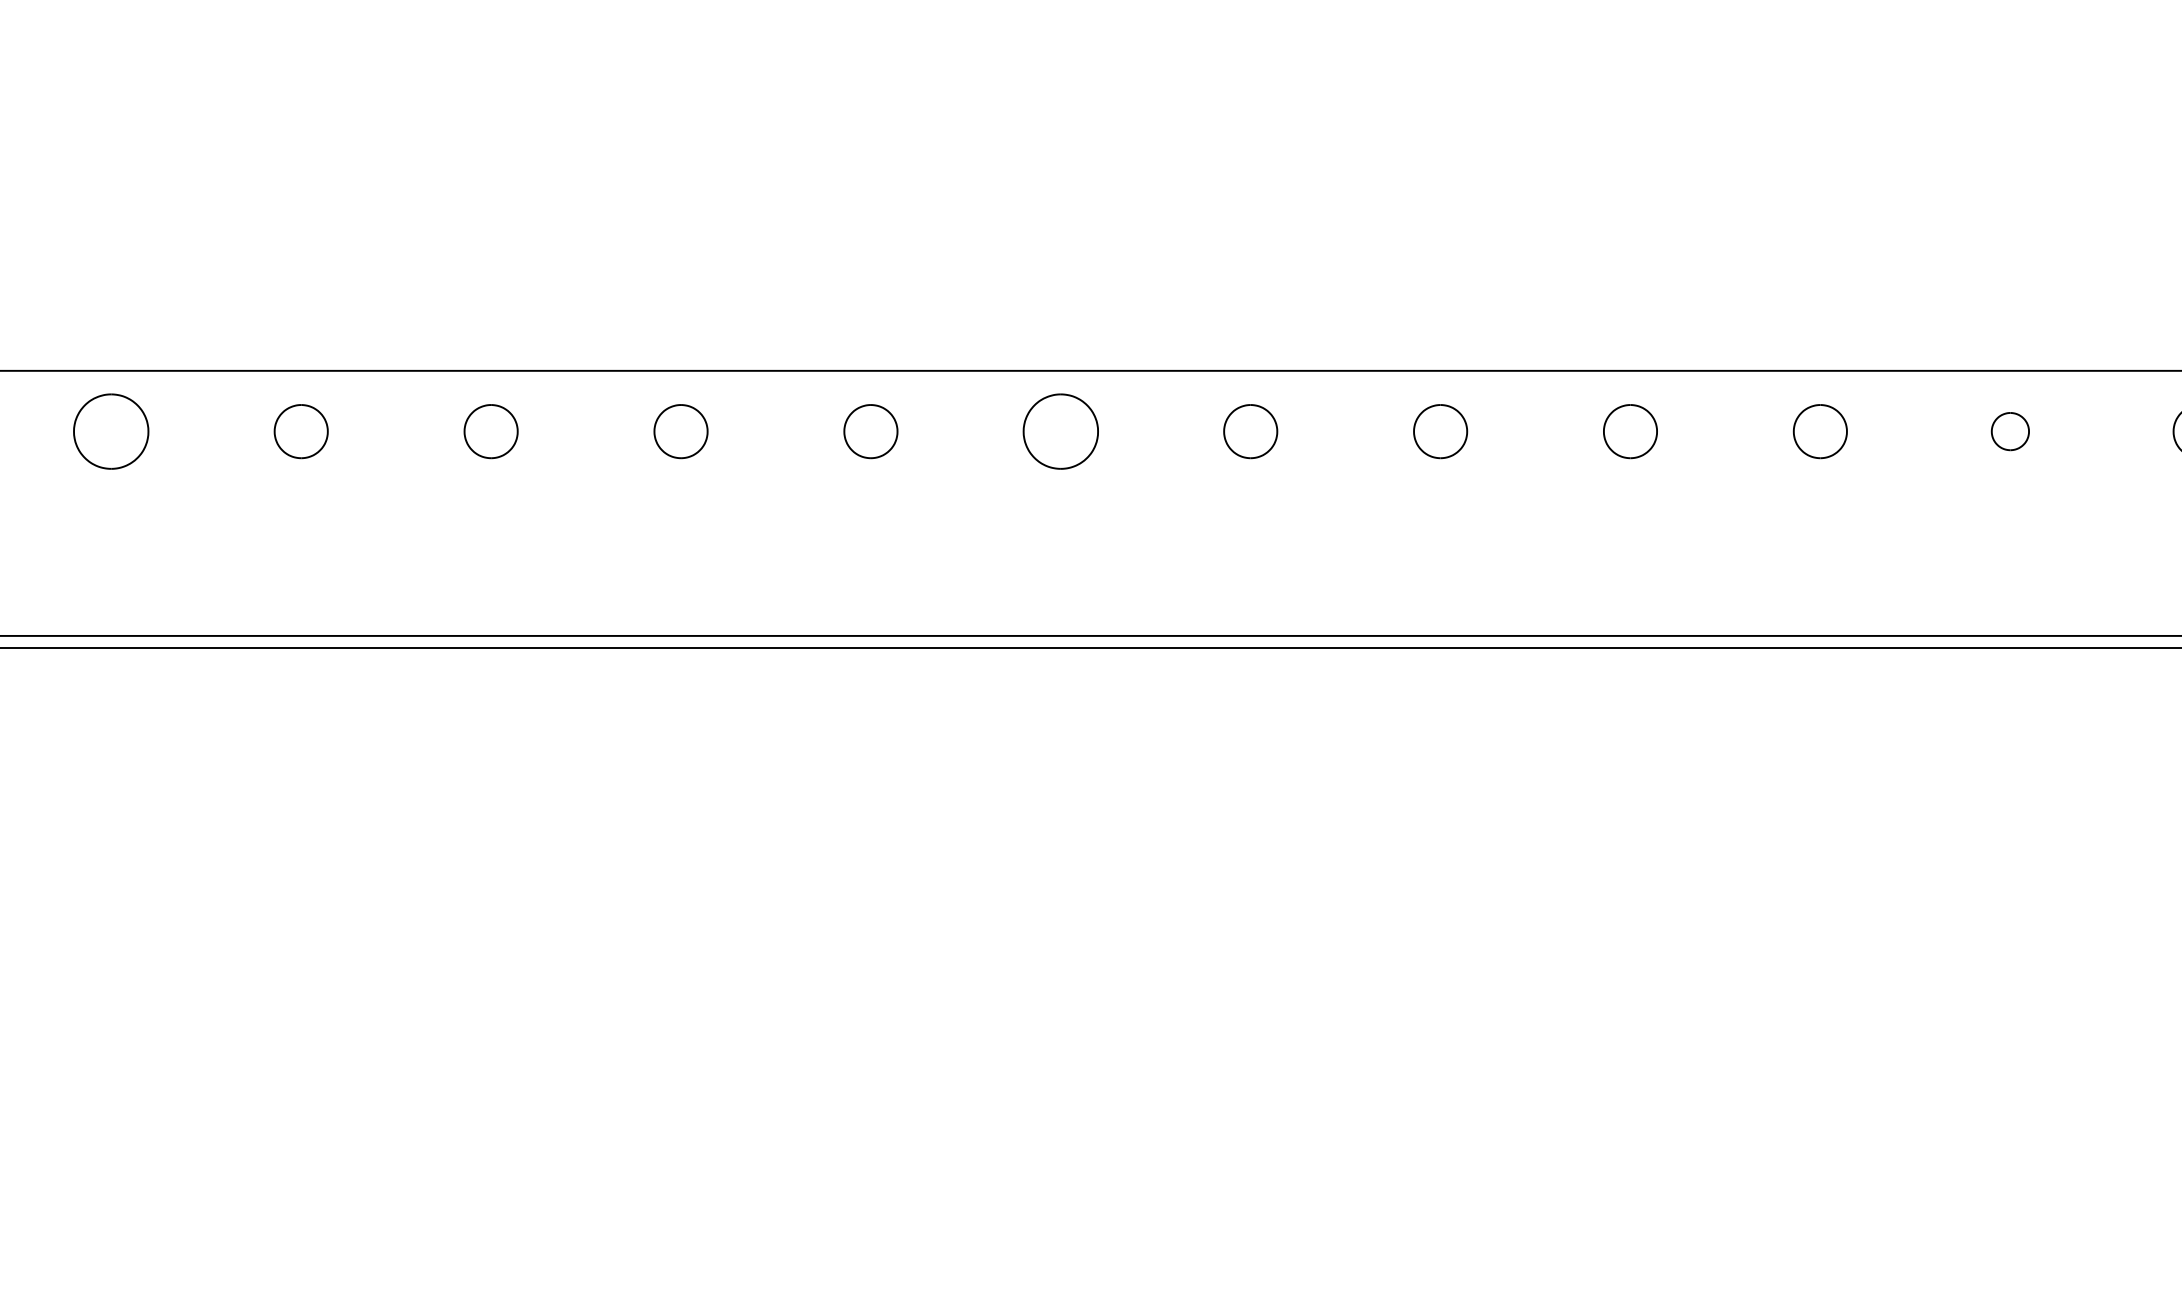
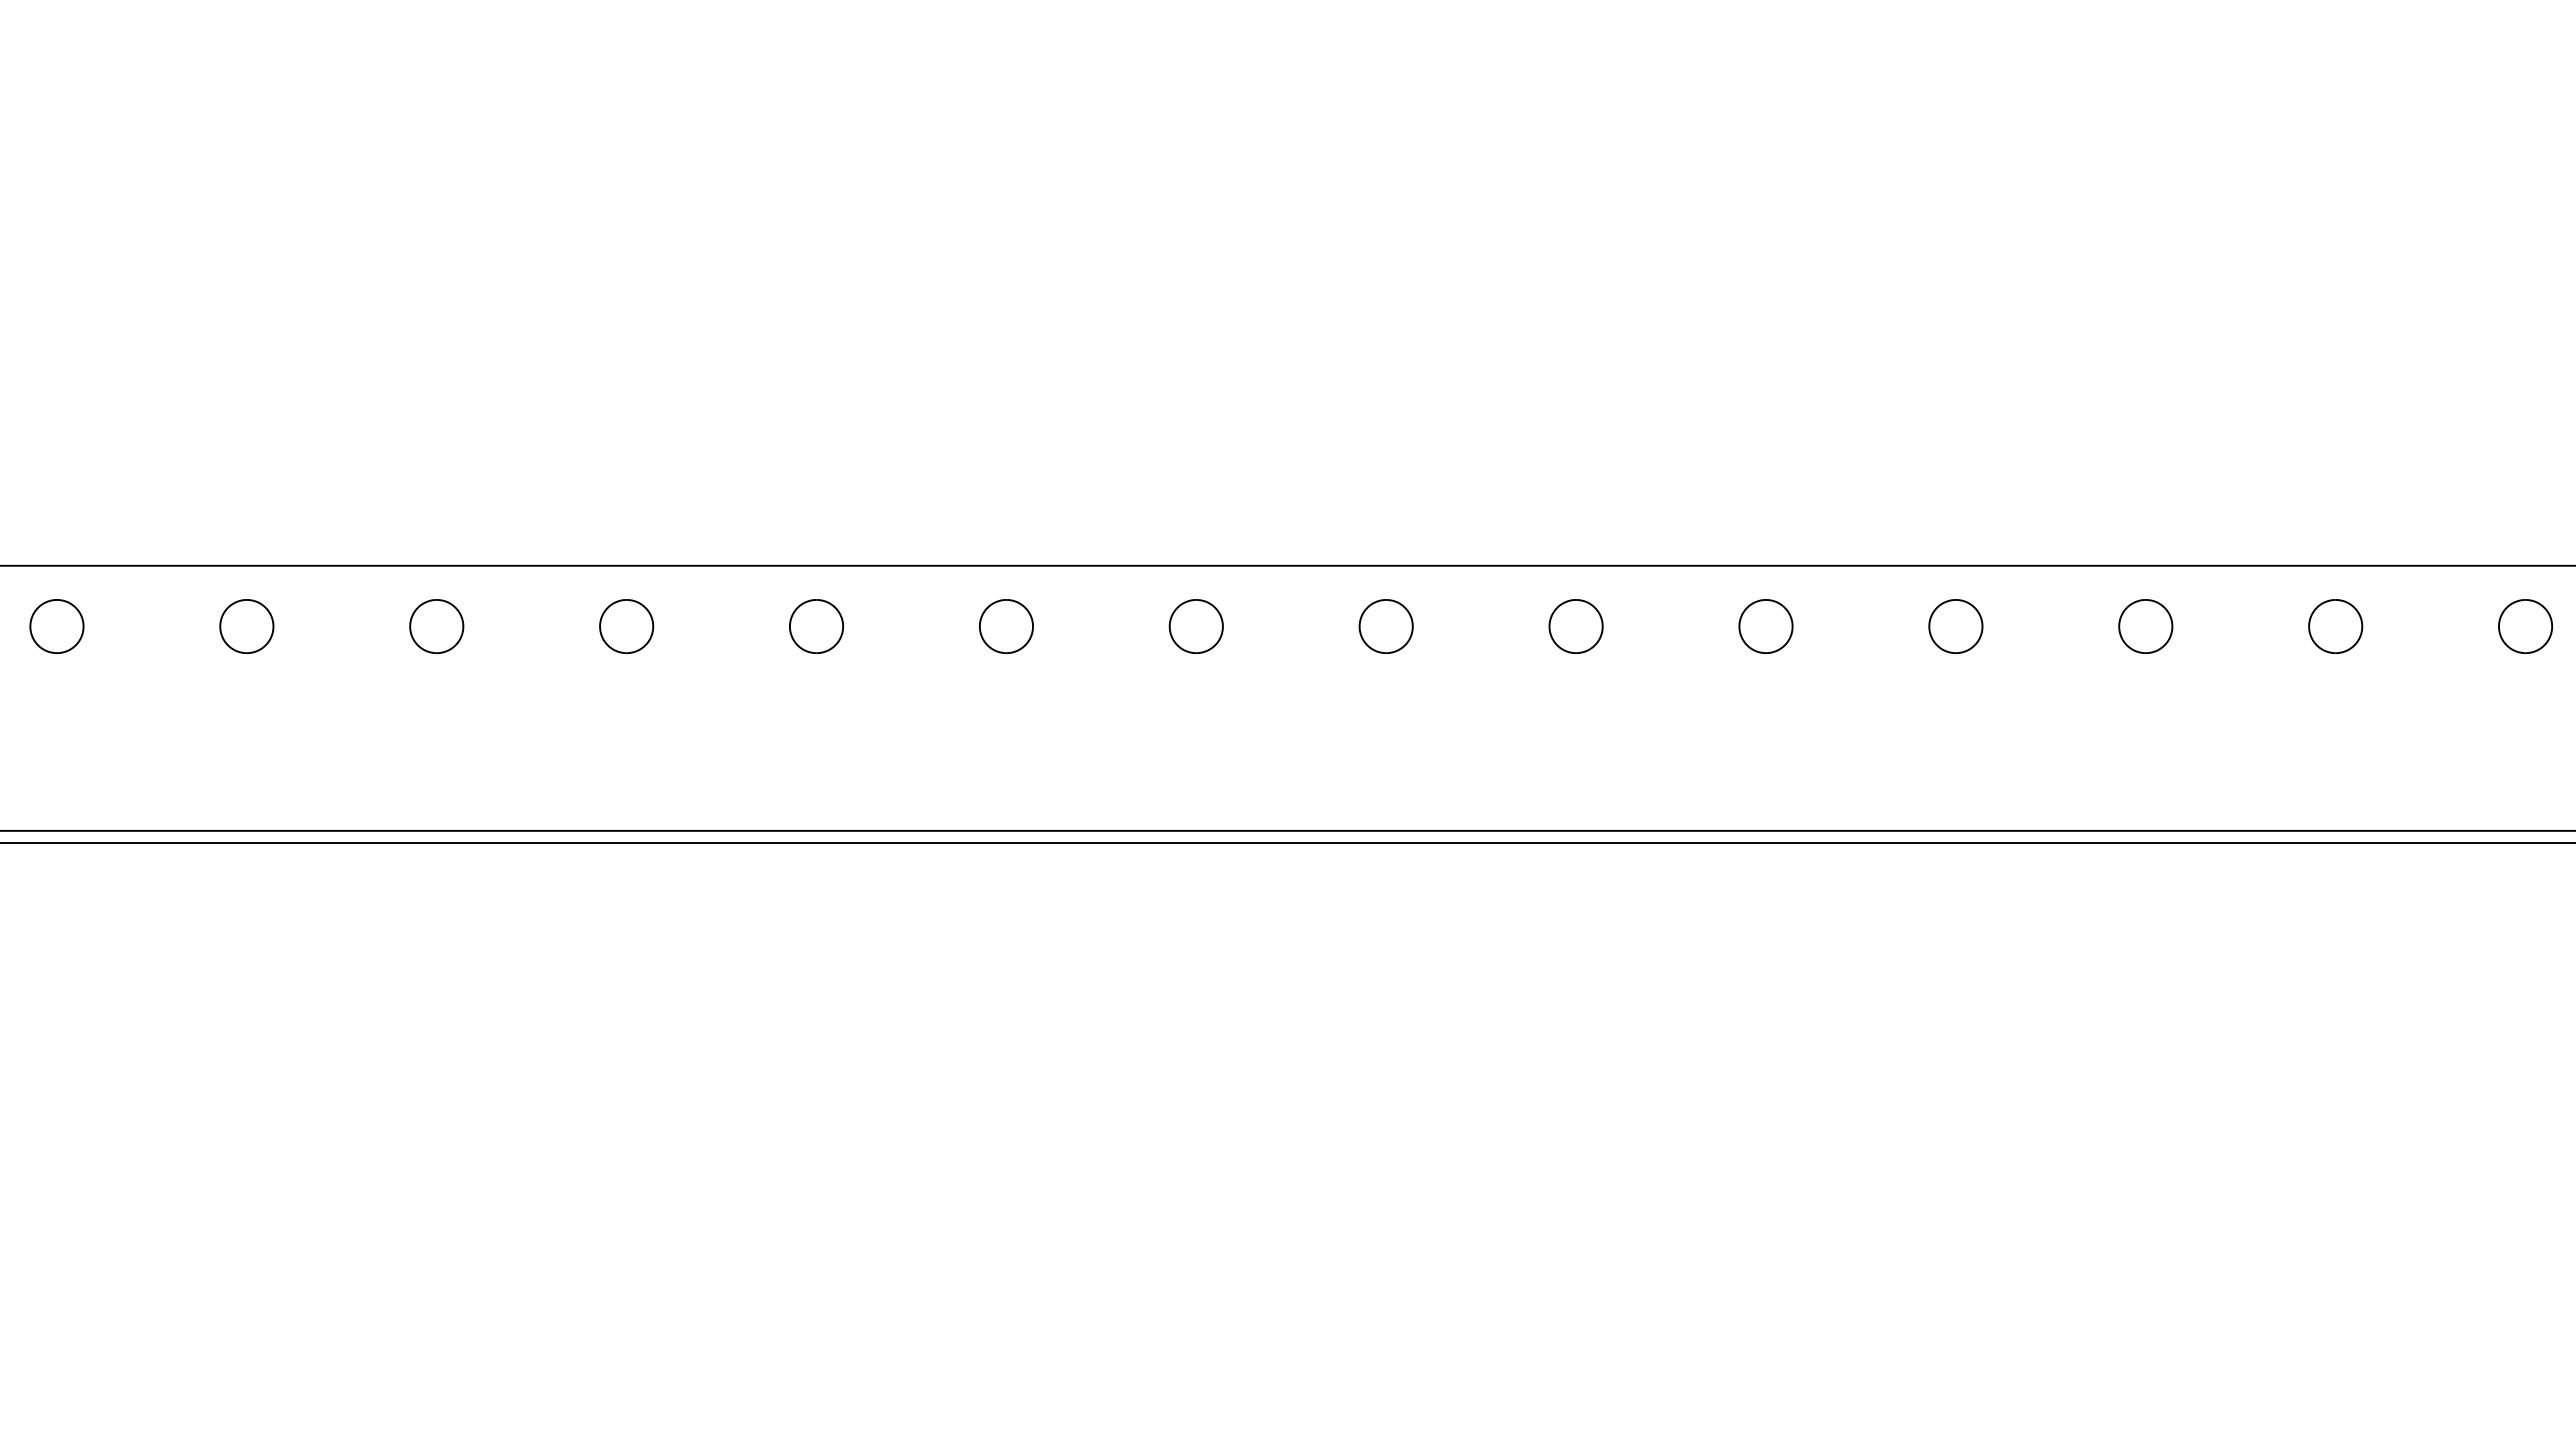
part: (111, 431) -> (626, 626), size x0.71
part: (1060, 431) -> (1575, 626), size x0.71
part: (2010, 431) -> (2525, 626), size x1.43

